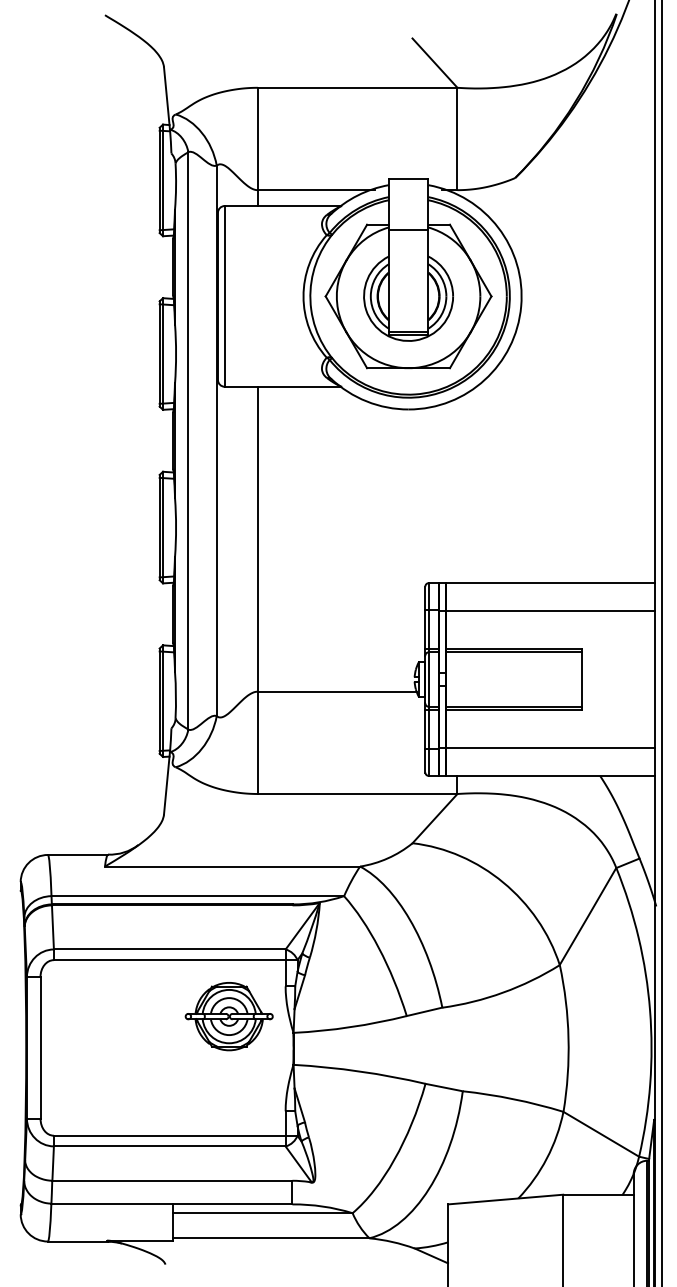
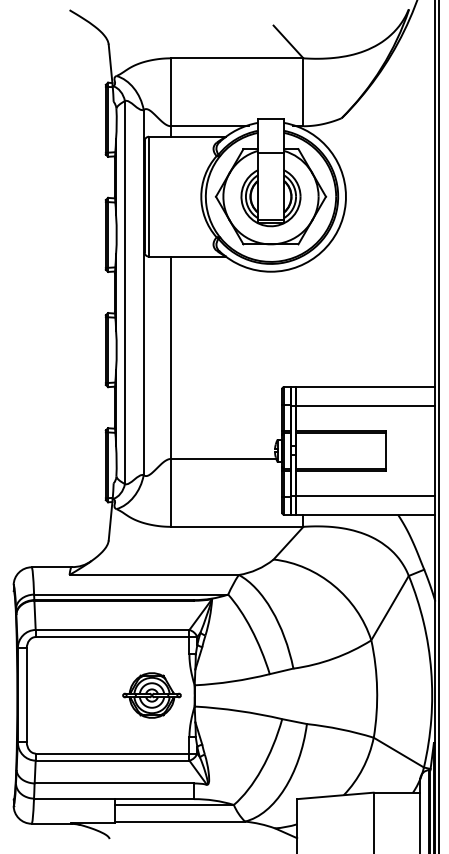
part: (228, 1016) -> (151, 695), moved

